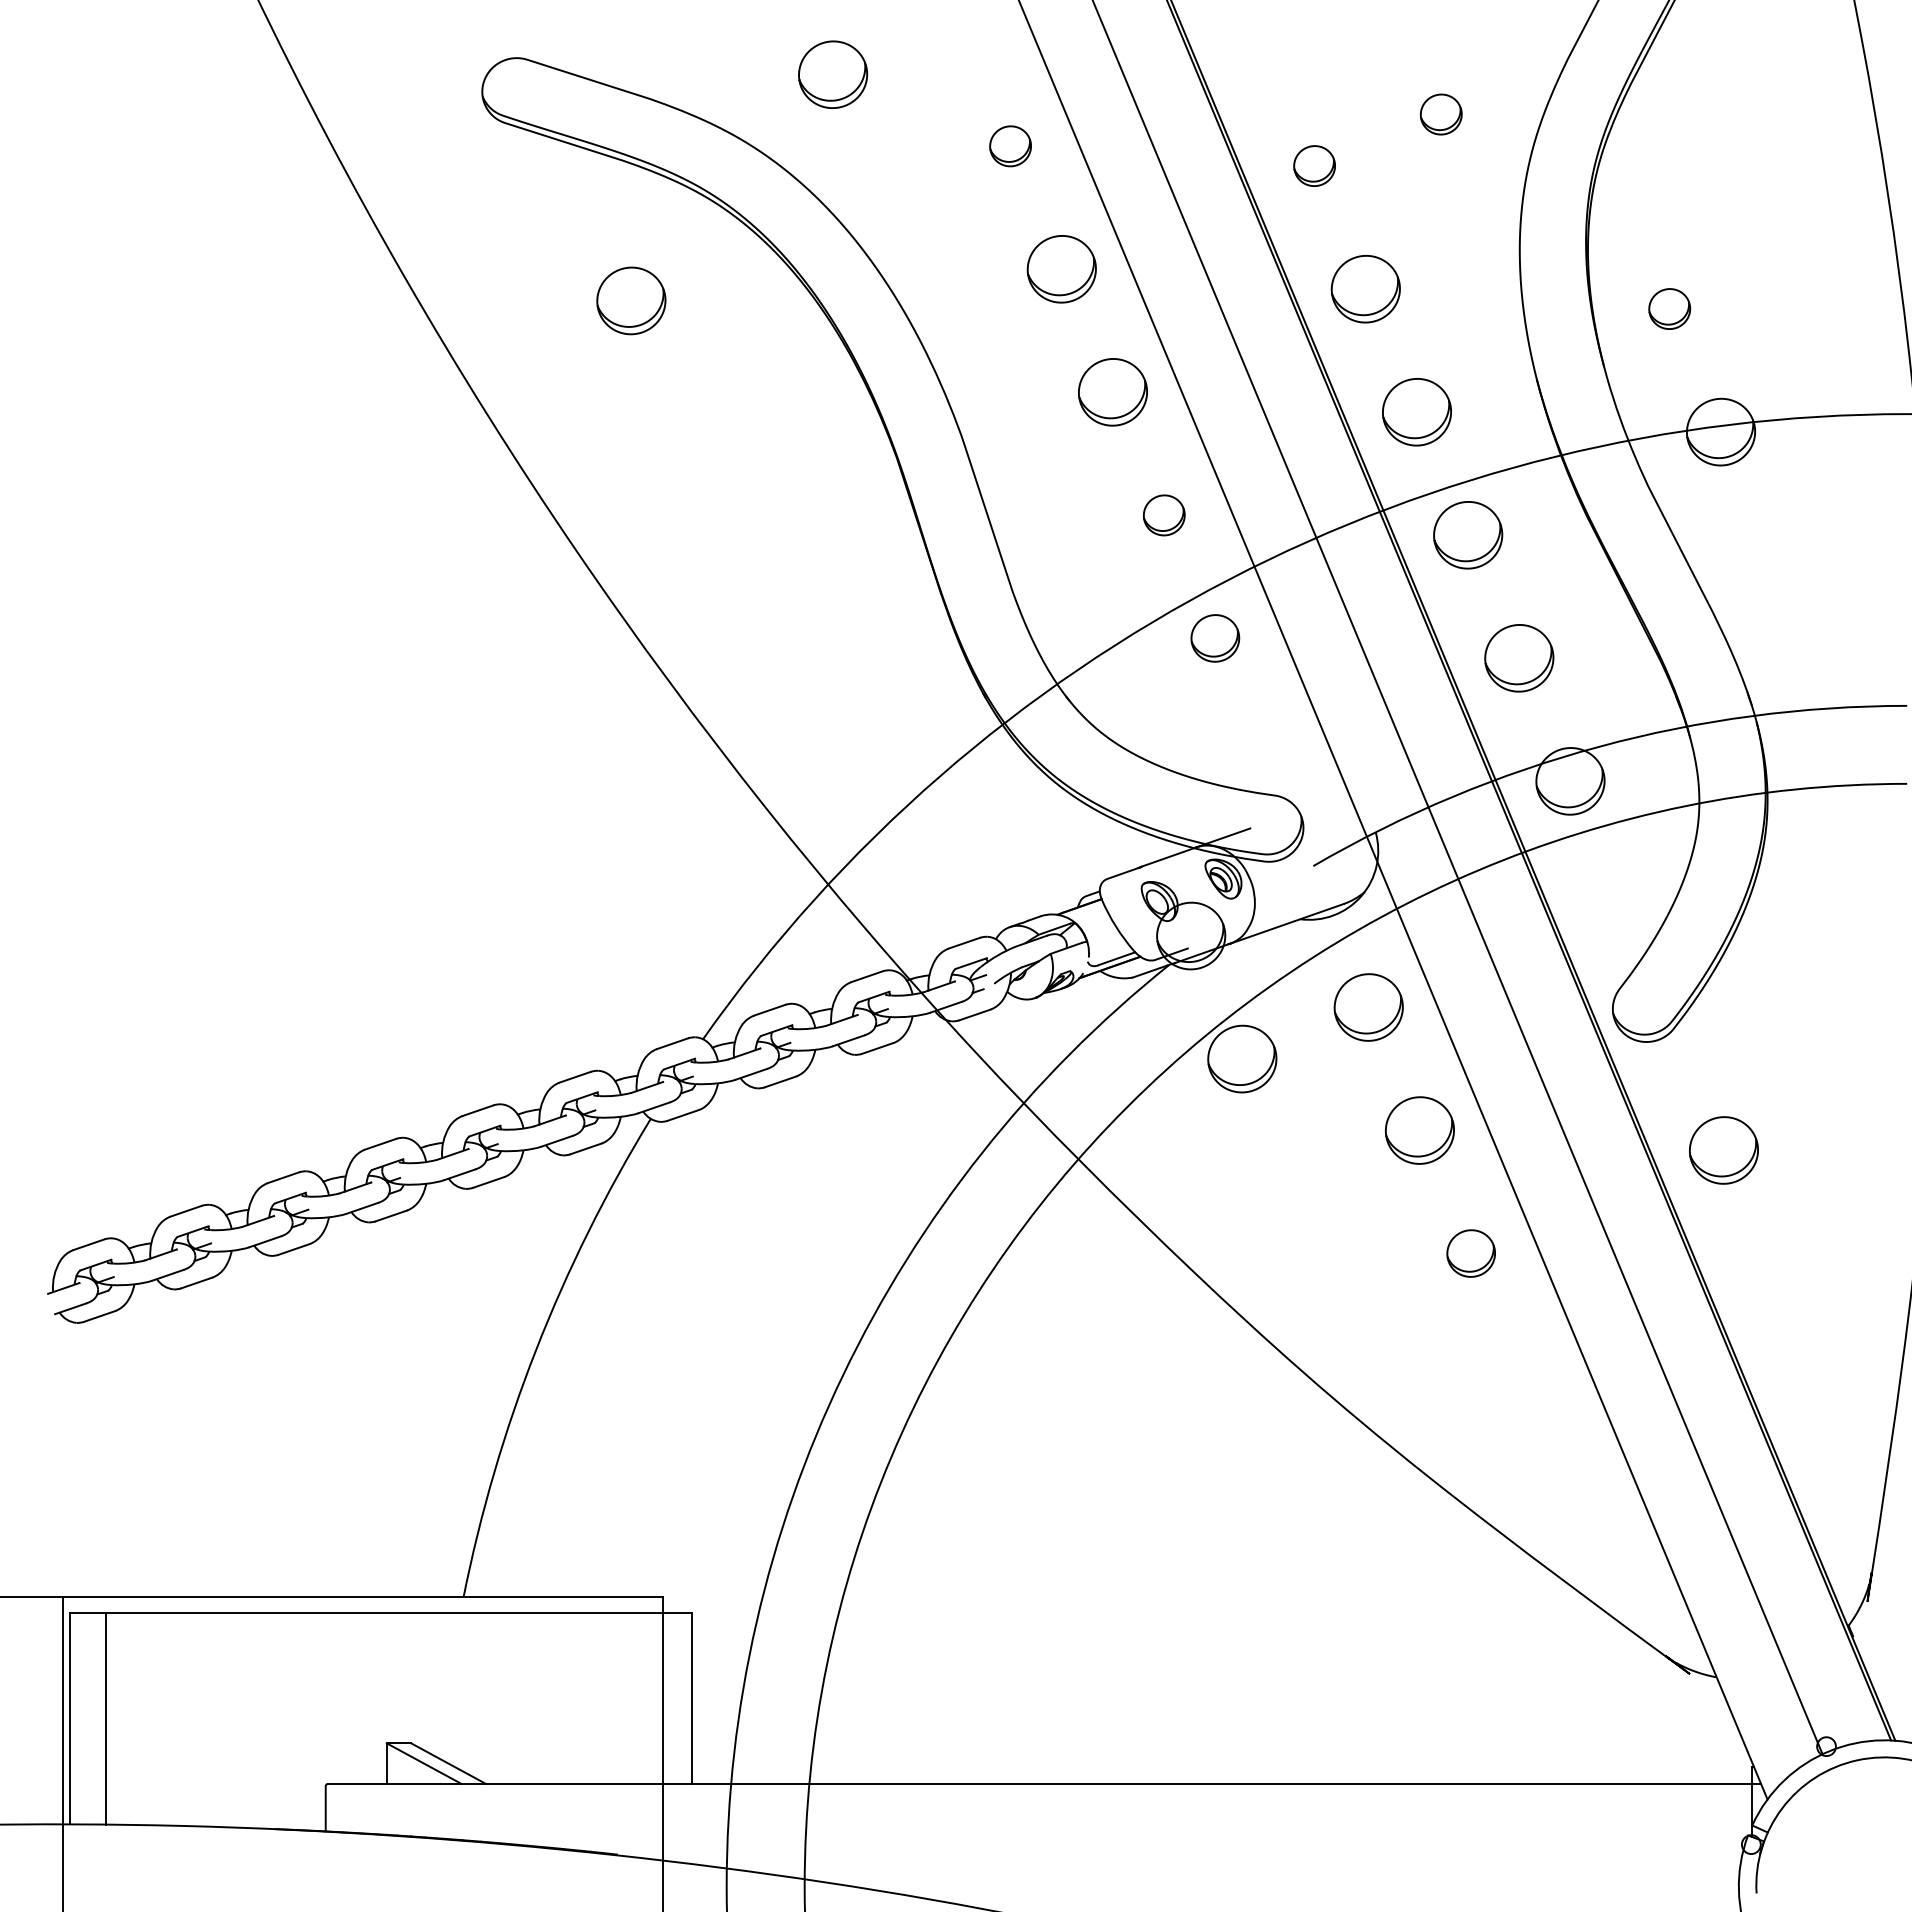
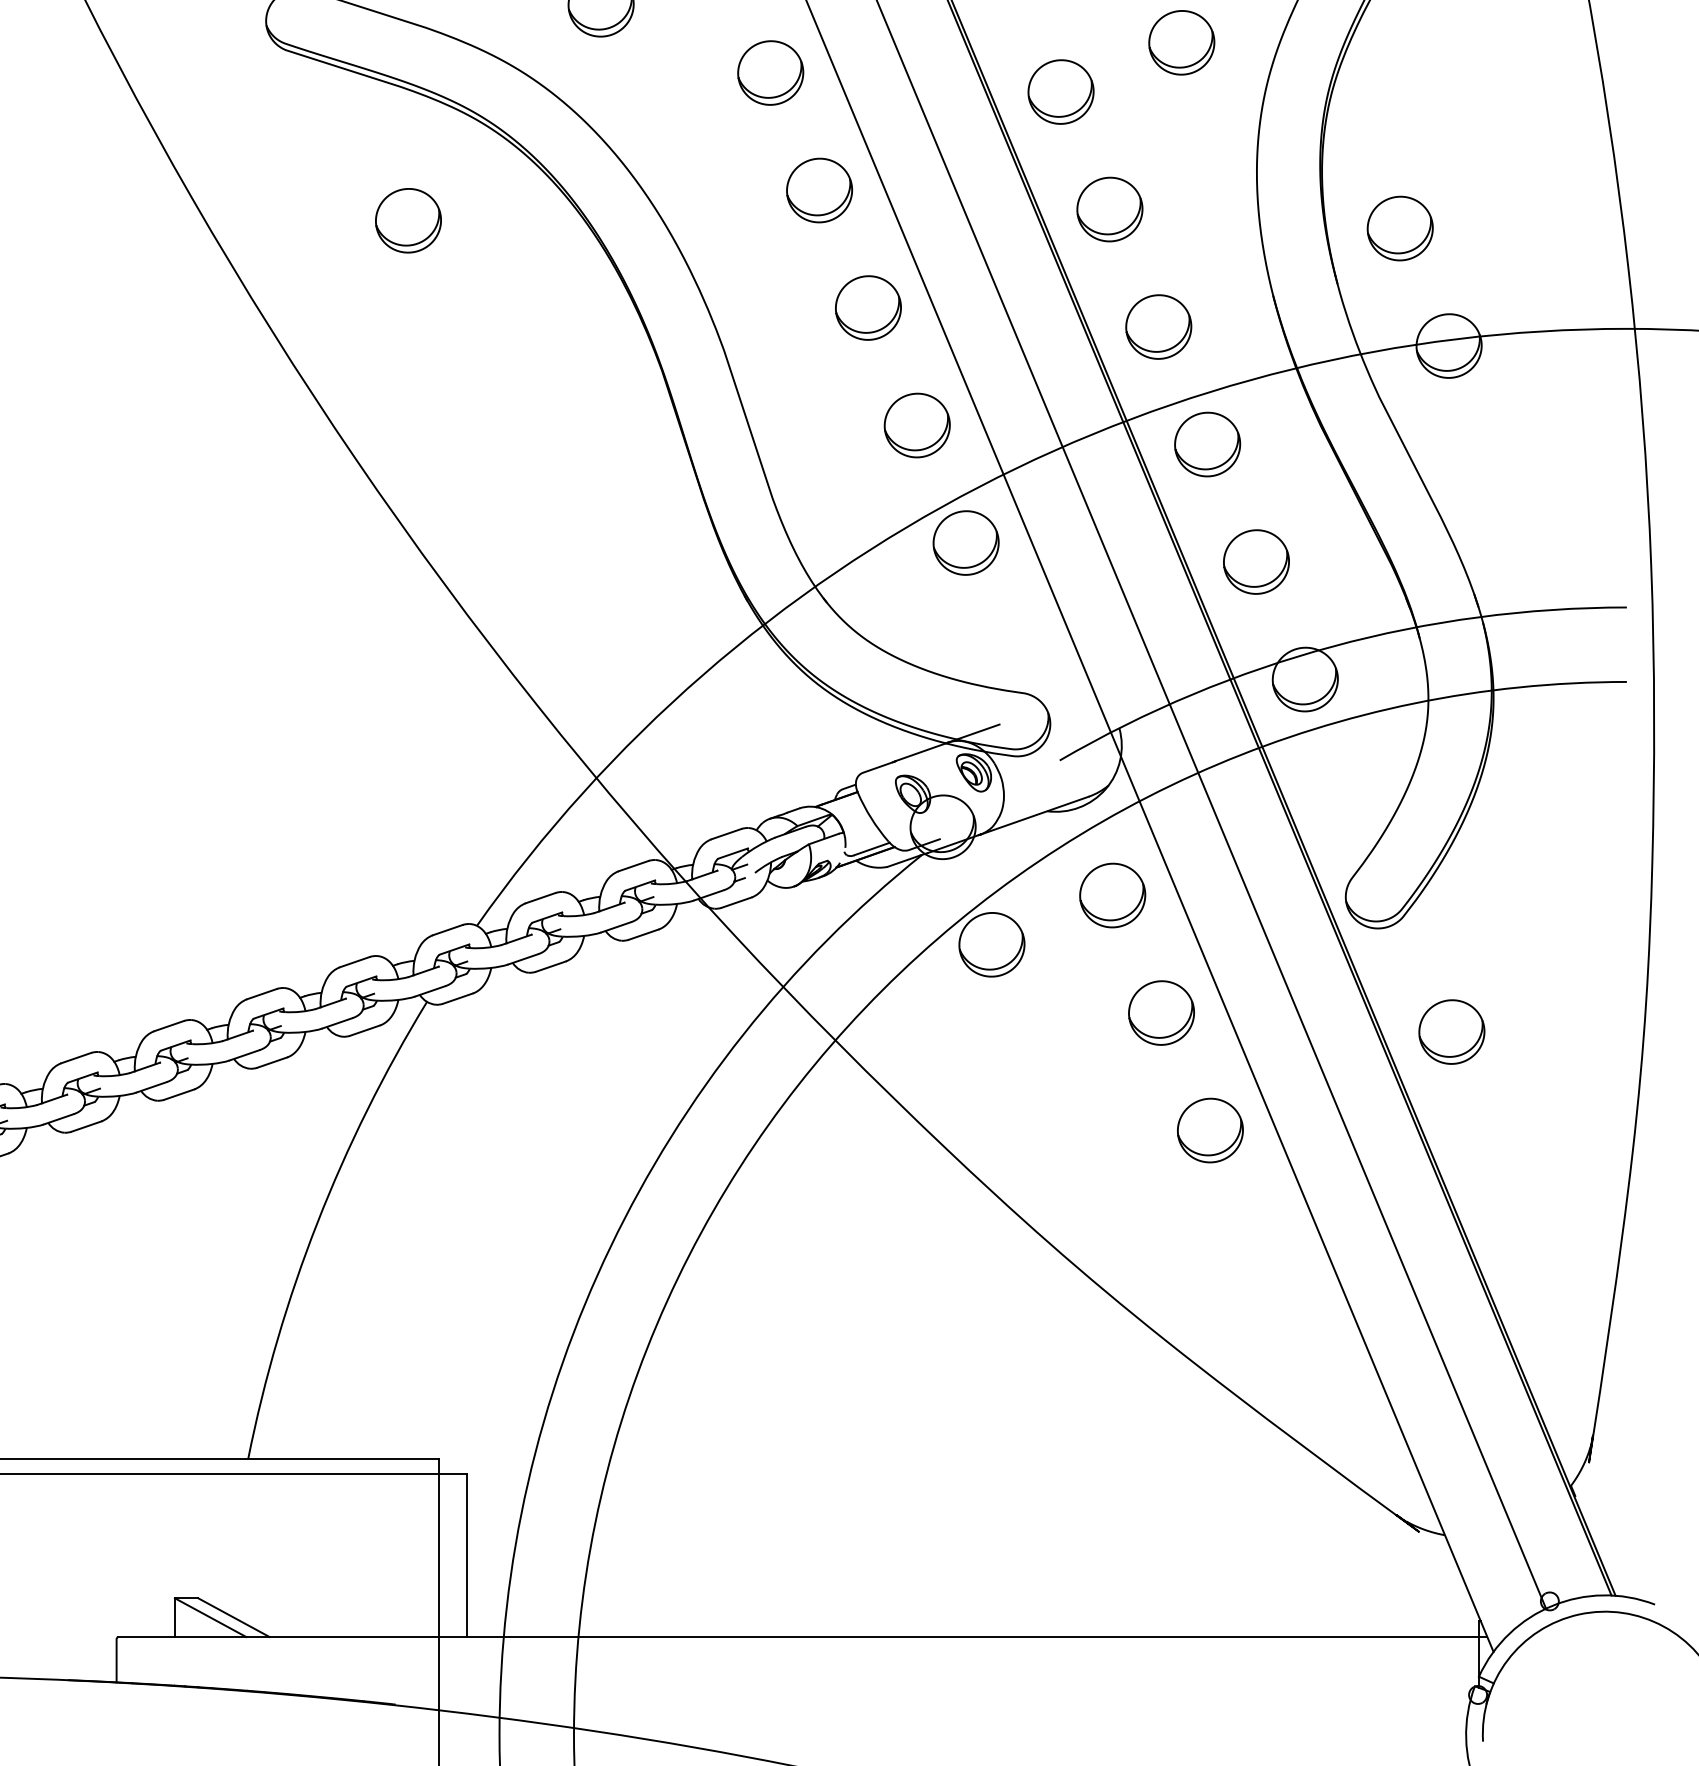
part: (1441, 114) -> (1182, 42), size x1.67
part: (1010, 146) -> (770, 73), size x1.67
part: (1314, 165) -> (1060, 91), size x1.67
part: (1669, 308) -> (1399, 227), size x1.67
part: (1164, 515) -> (917, 425), size x1.67
part: (1215, 638) -> (966, 543), size x1.43
part: (1471, 1253) -> (1210, 1130), size x1.43

